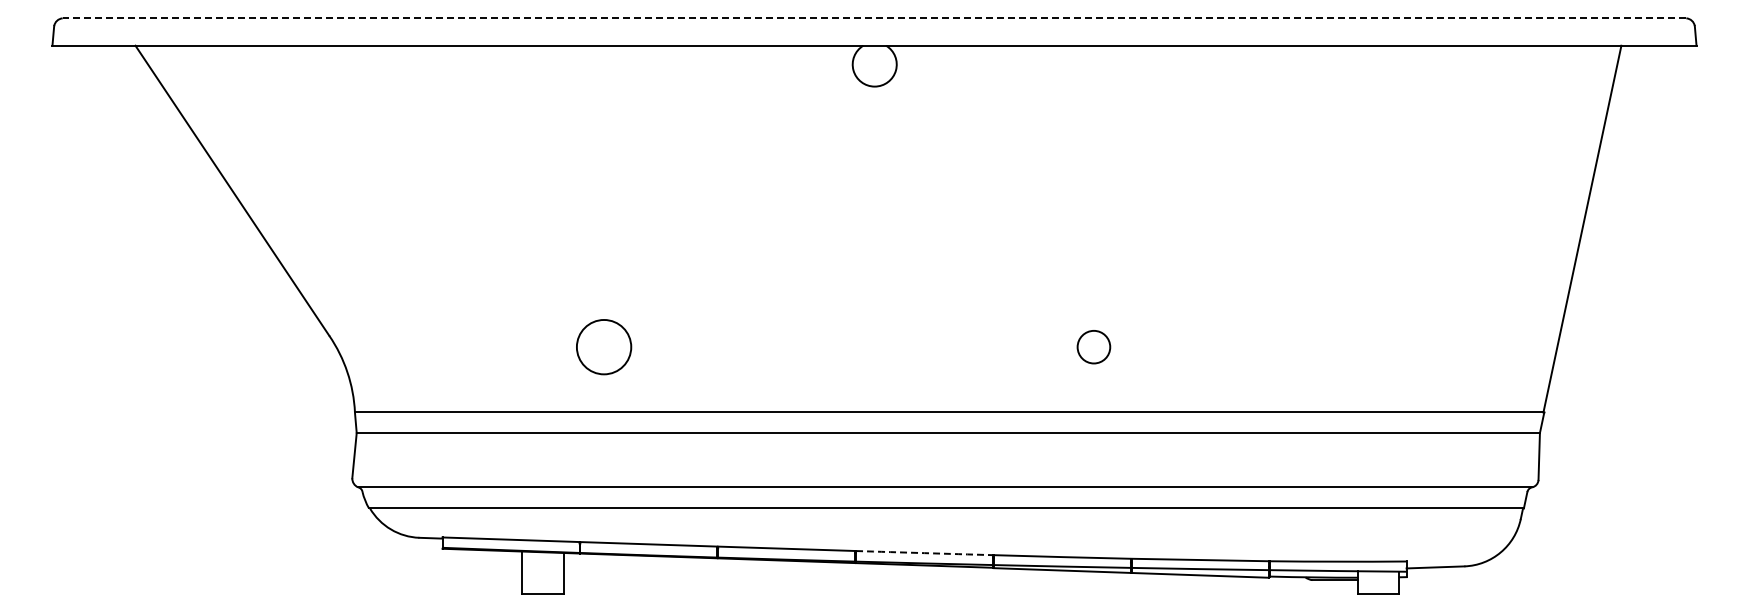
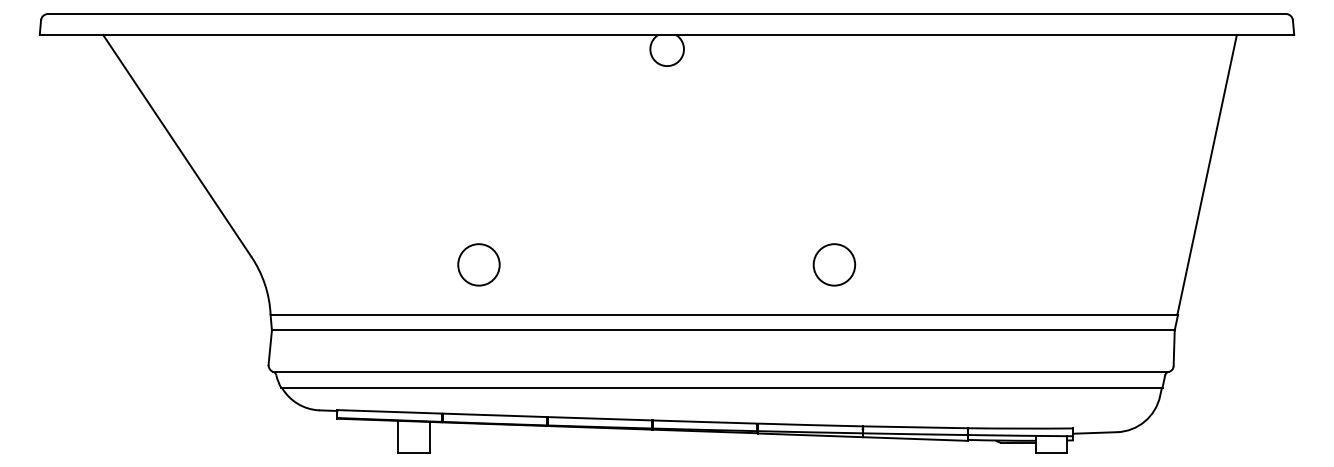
line: (874, 18) -> (667, 14), dashed -> solid
circle: (1093, 346) -> (834, 264), size x1.67
circle: (604, 347) -> (479, 265), moved
arc: (924, 553) -> (705, 422), dashed -> solid

